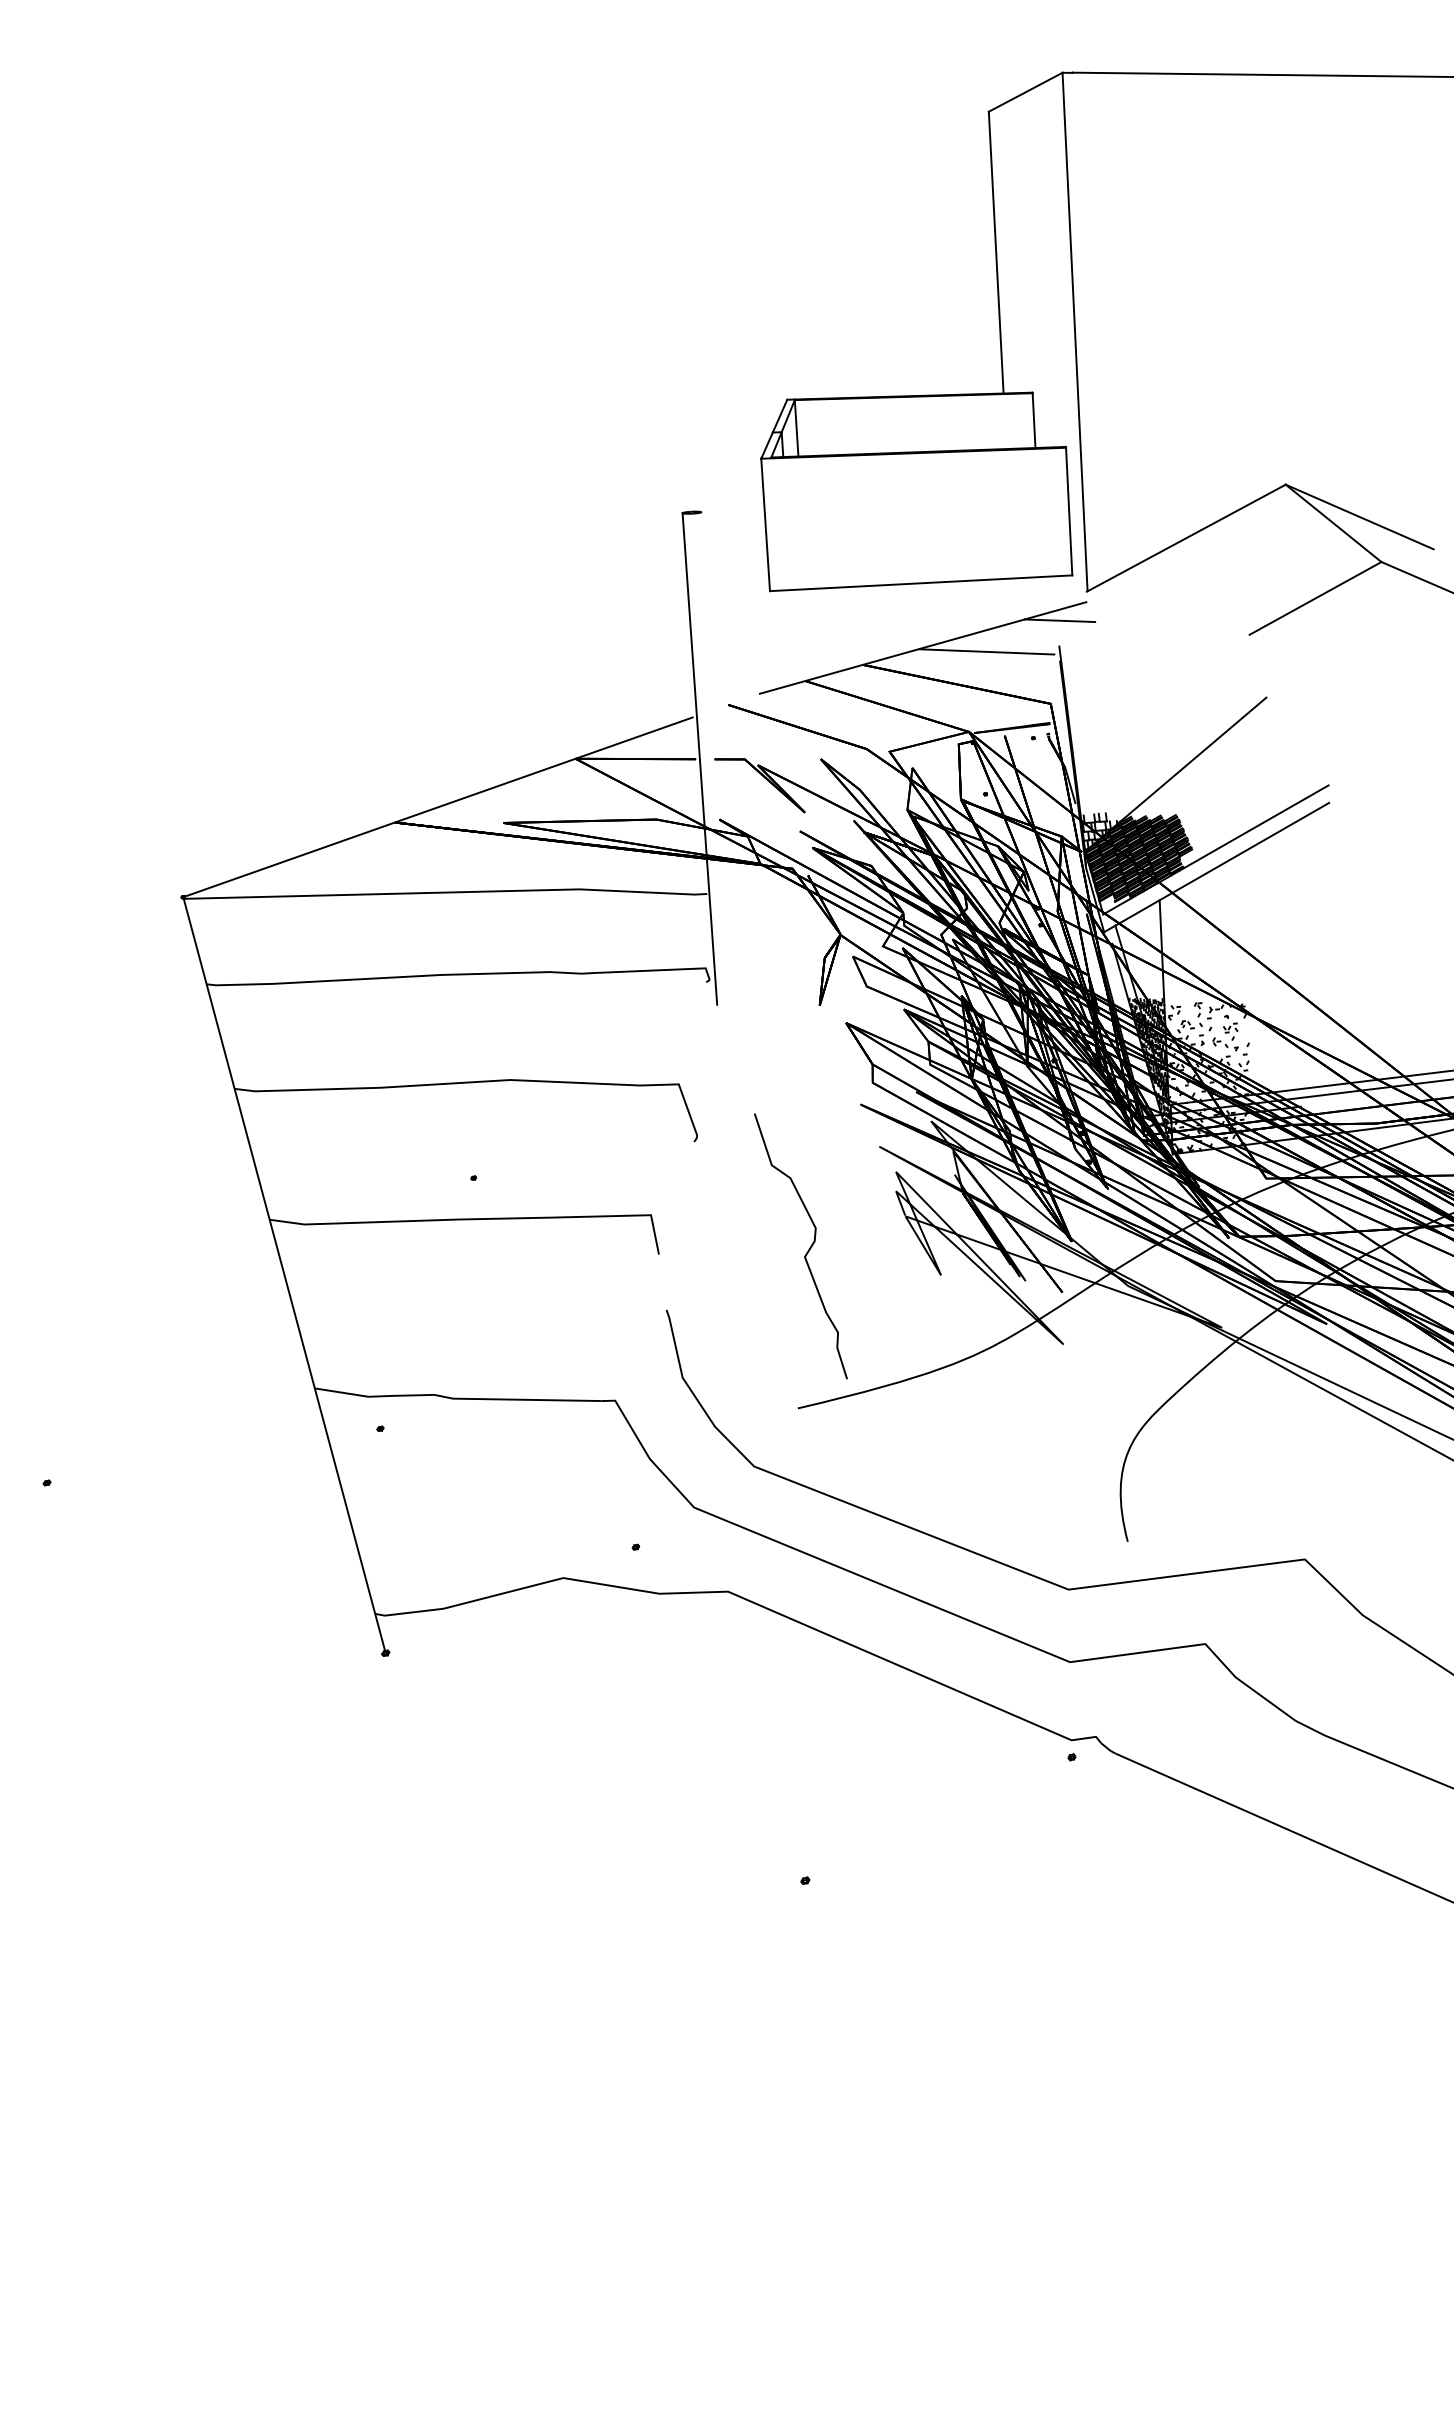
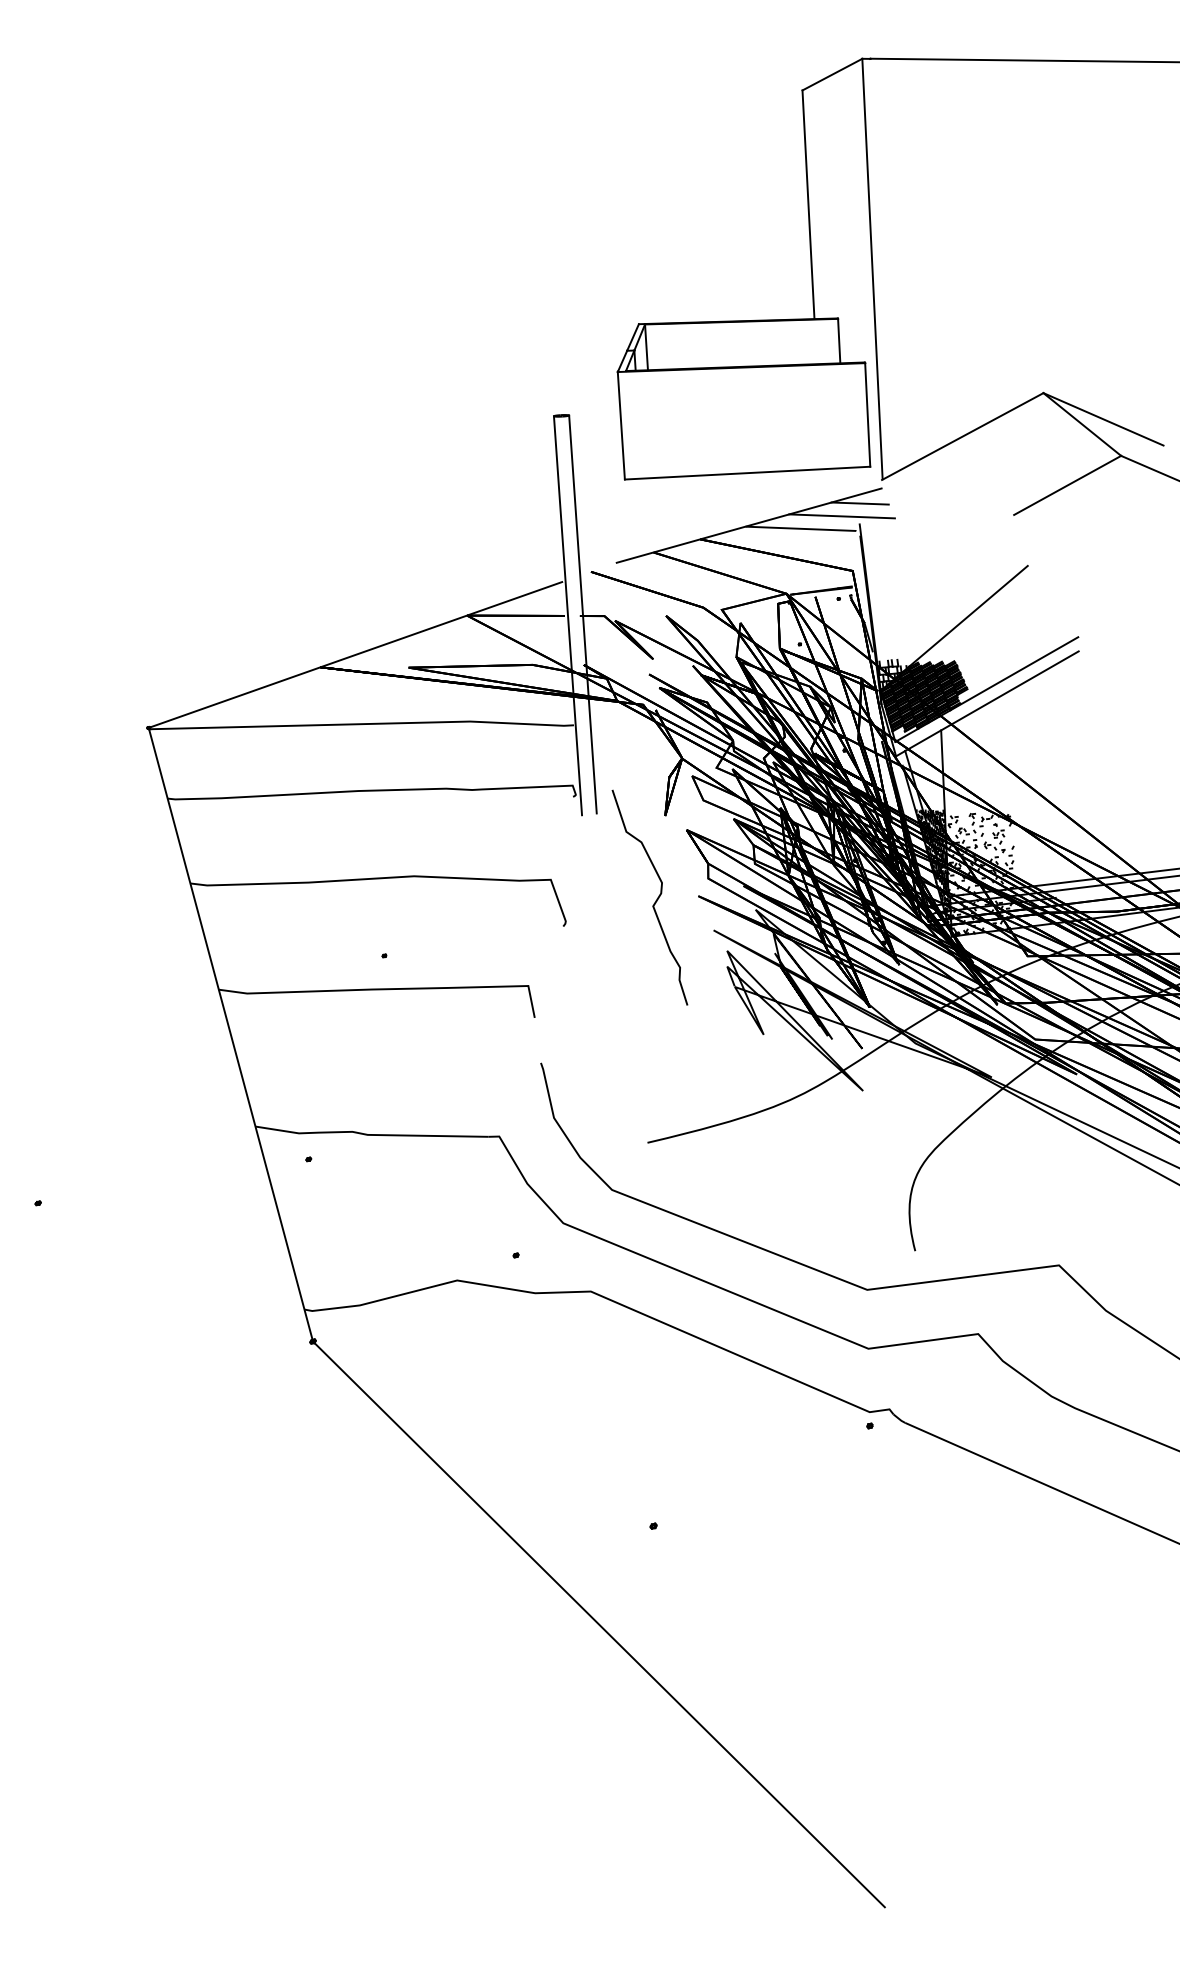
line: (1037, 636) -> (842, 516), added
line: (718, 757) -> (583, 614), added
curve: (807, 1250) -> (655, 901), moved
line: (738, 2001) -> (599, 1624), added

